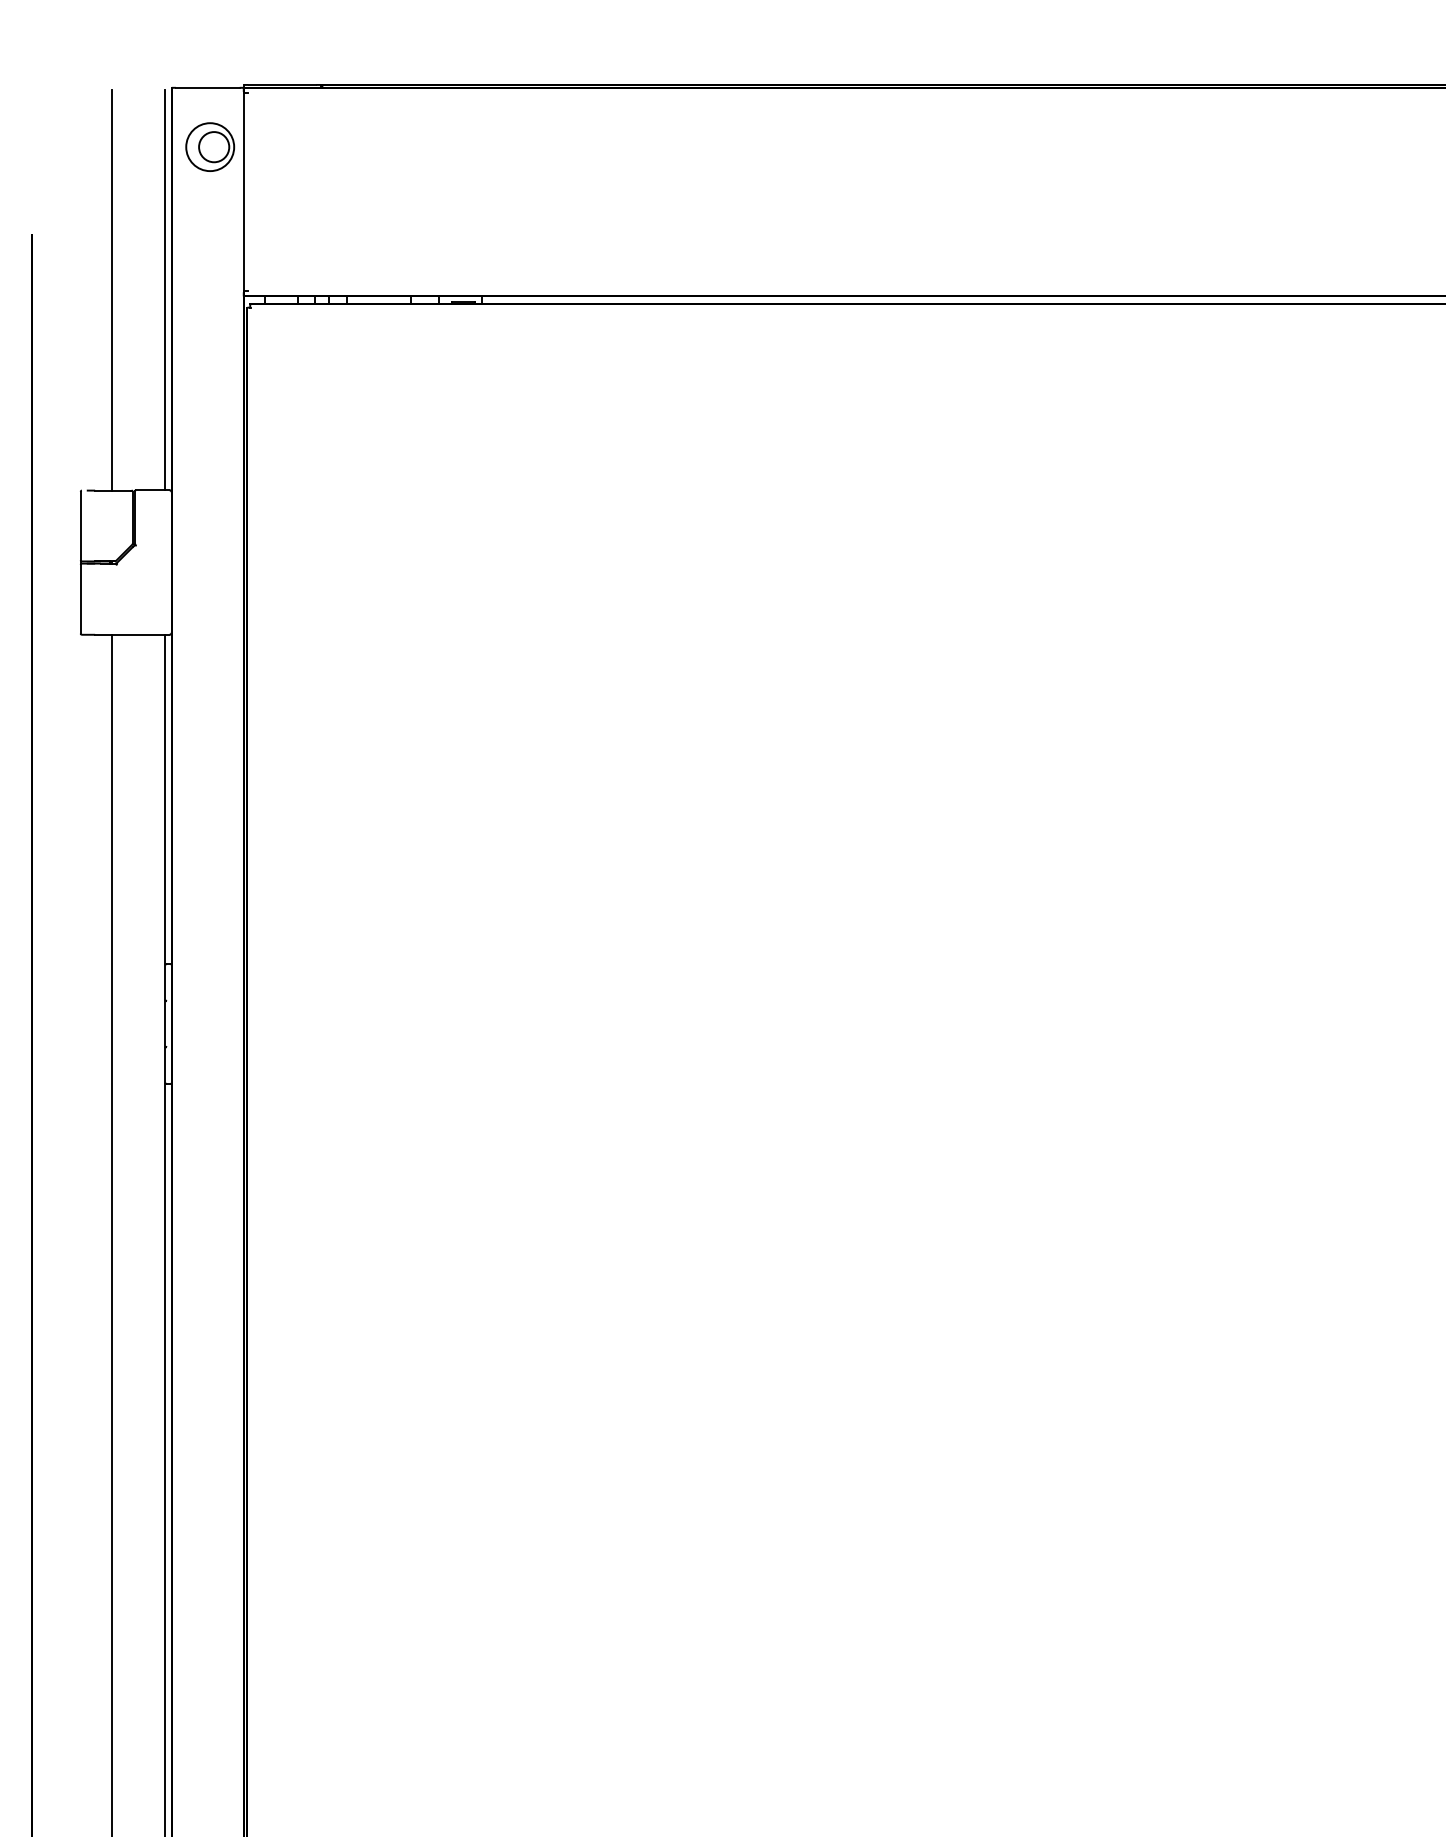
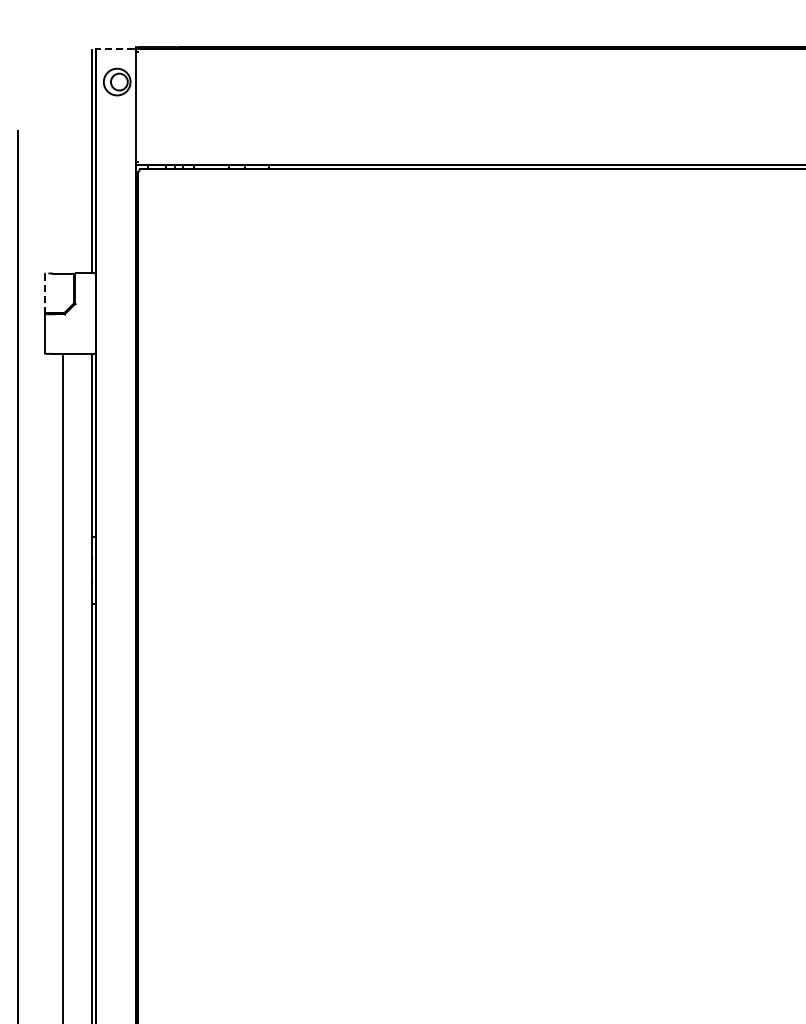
line: (207, 88) -> (115, 49), solid -> dashed
line: (112, 289) -> (62, 161), removed
line: (81, 526) -> (45, 293), solid -> dashed

